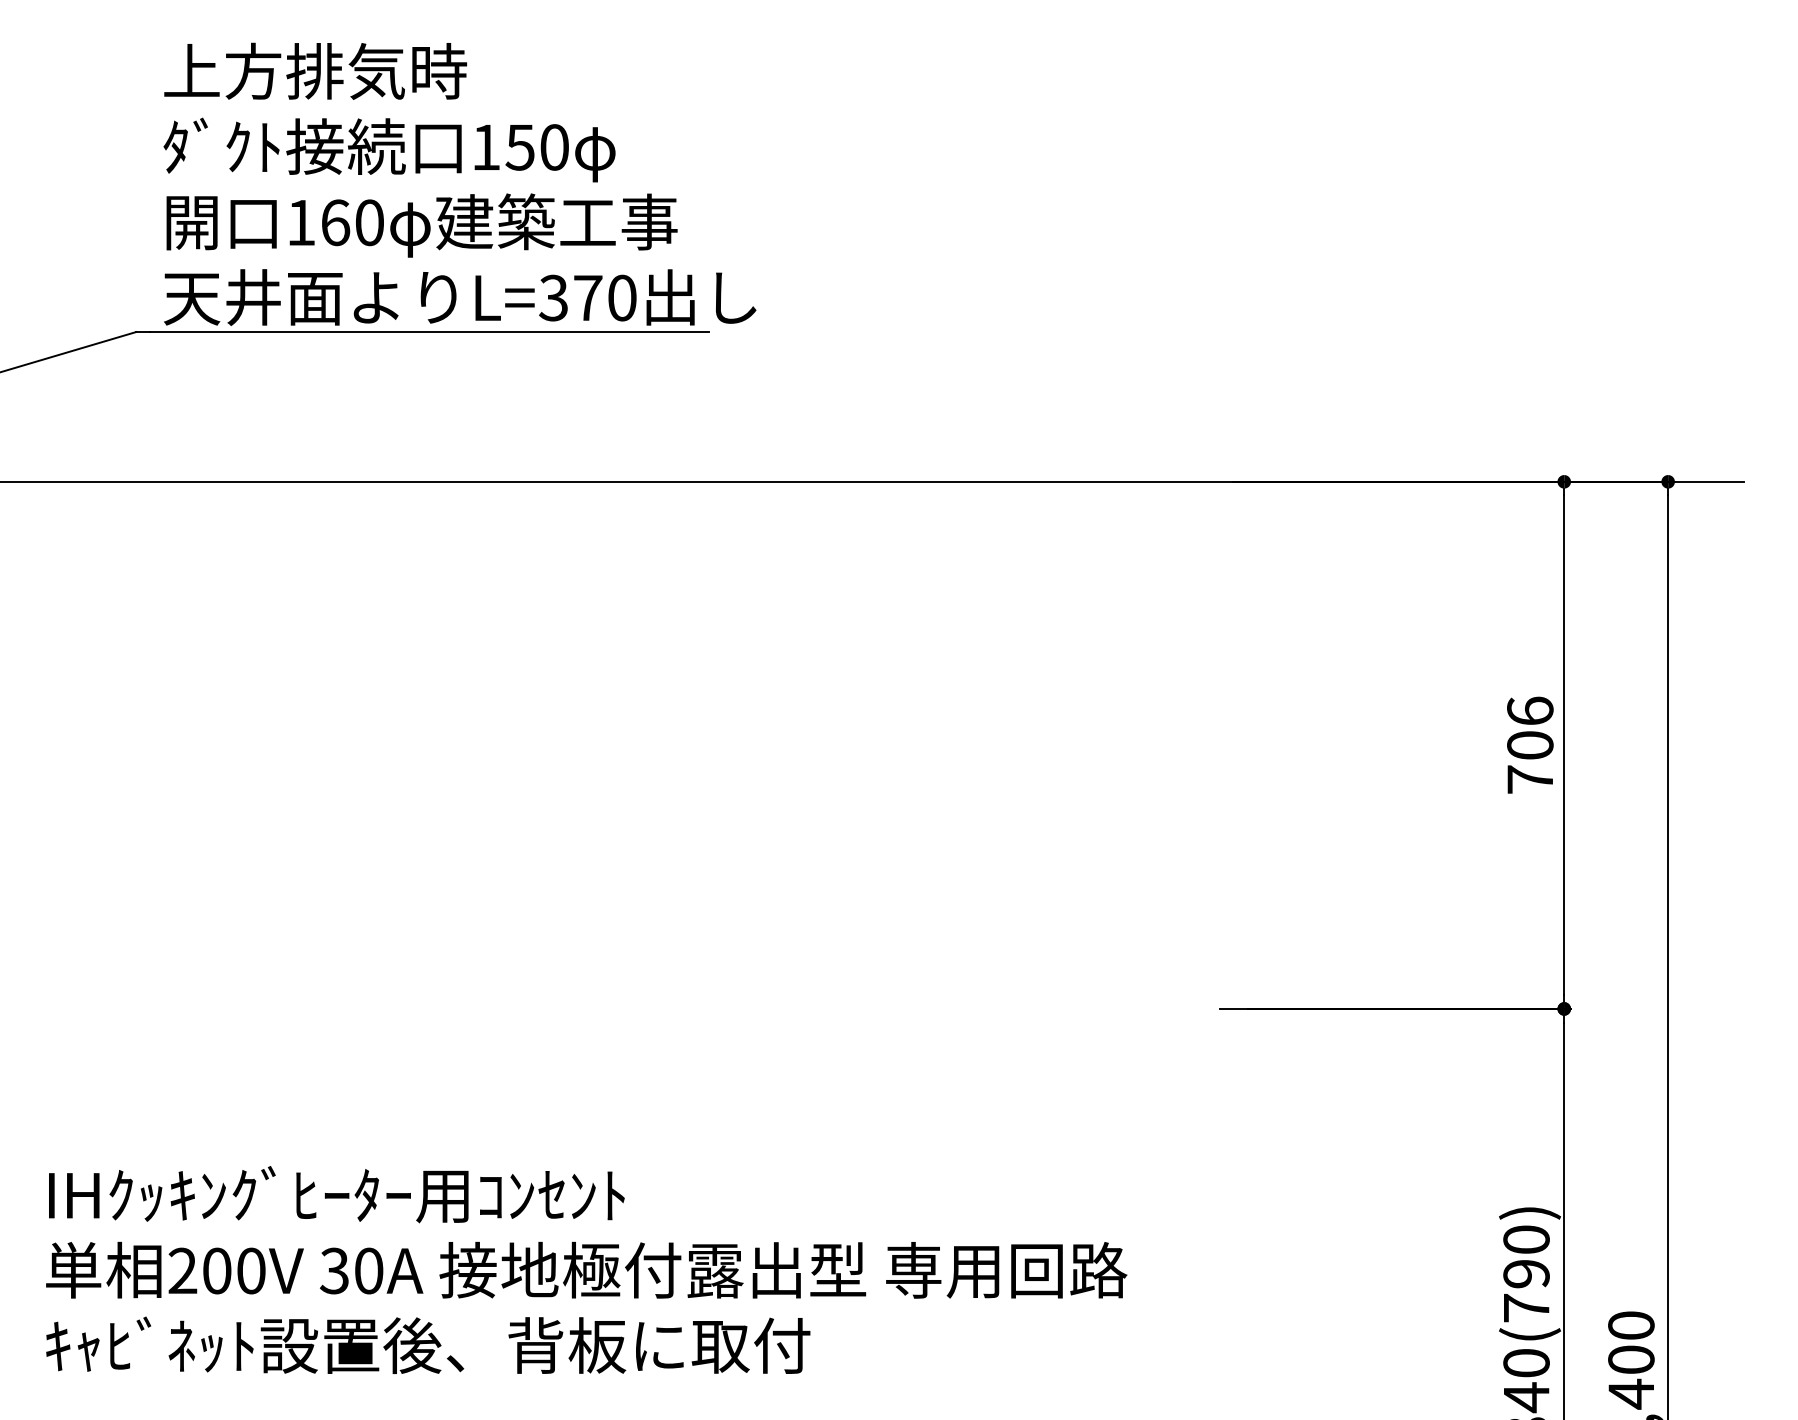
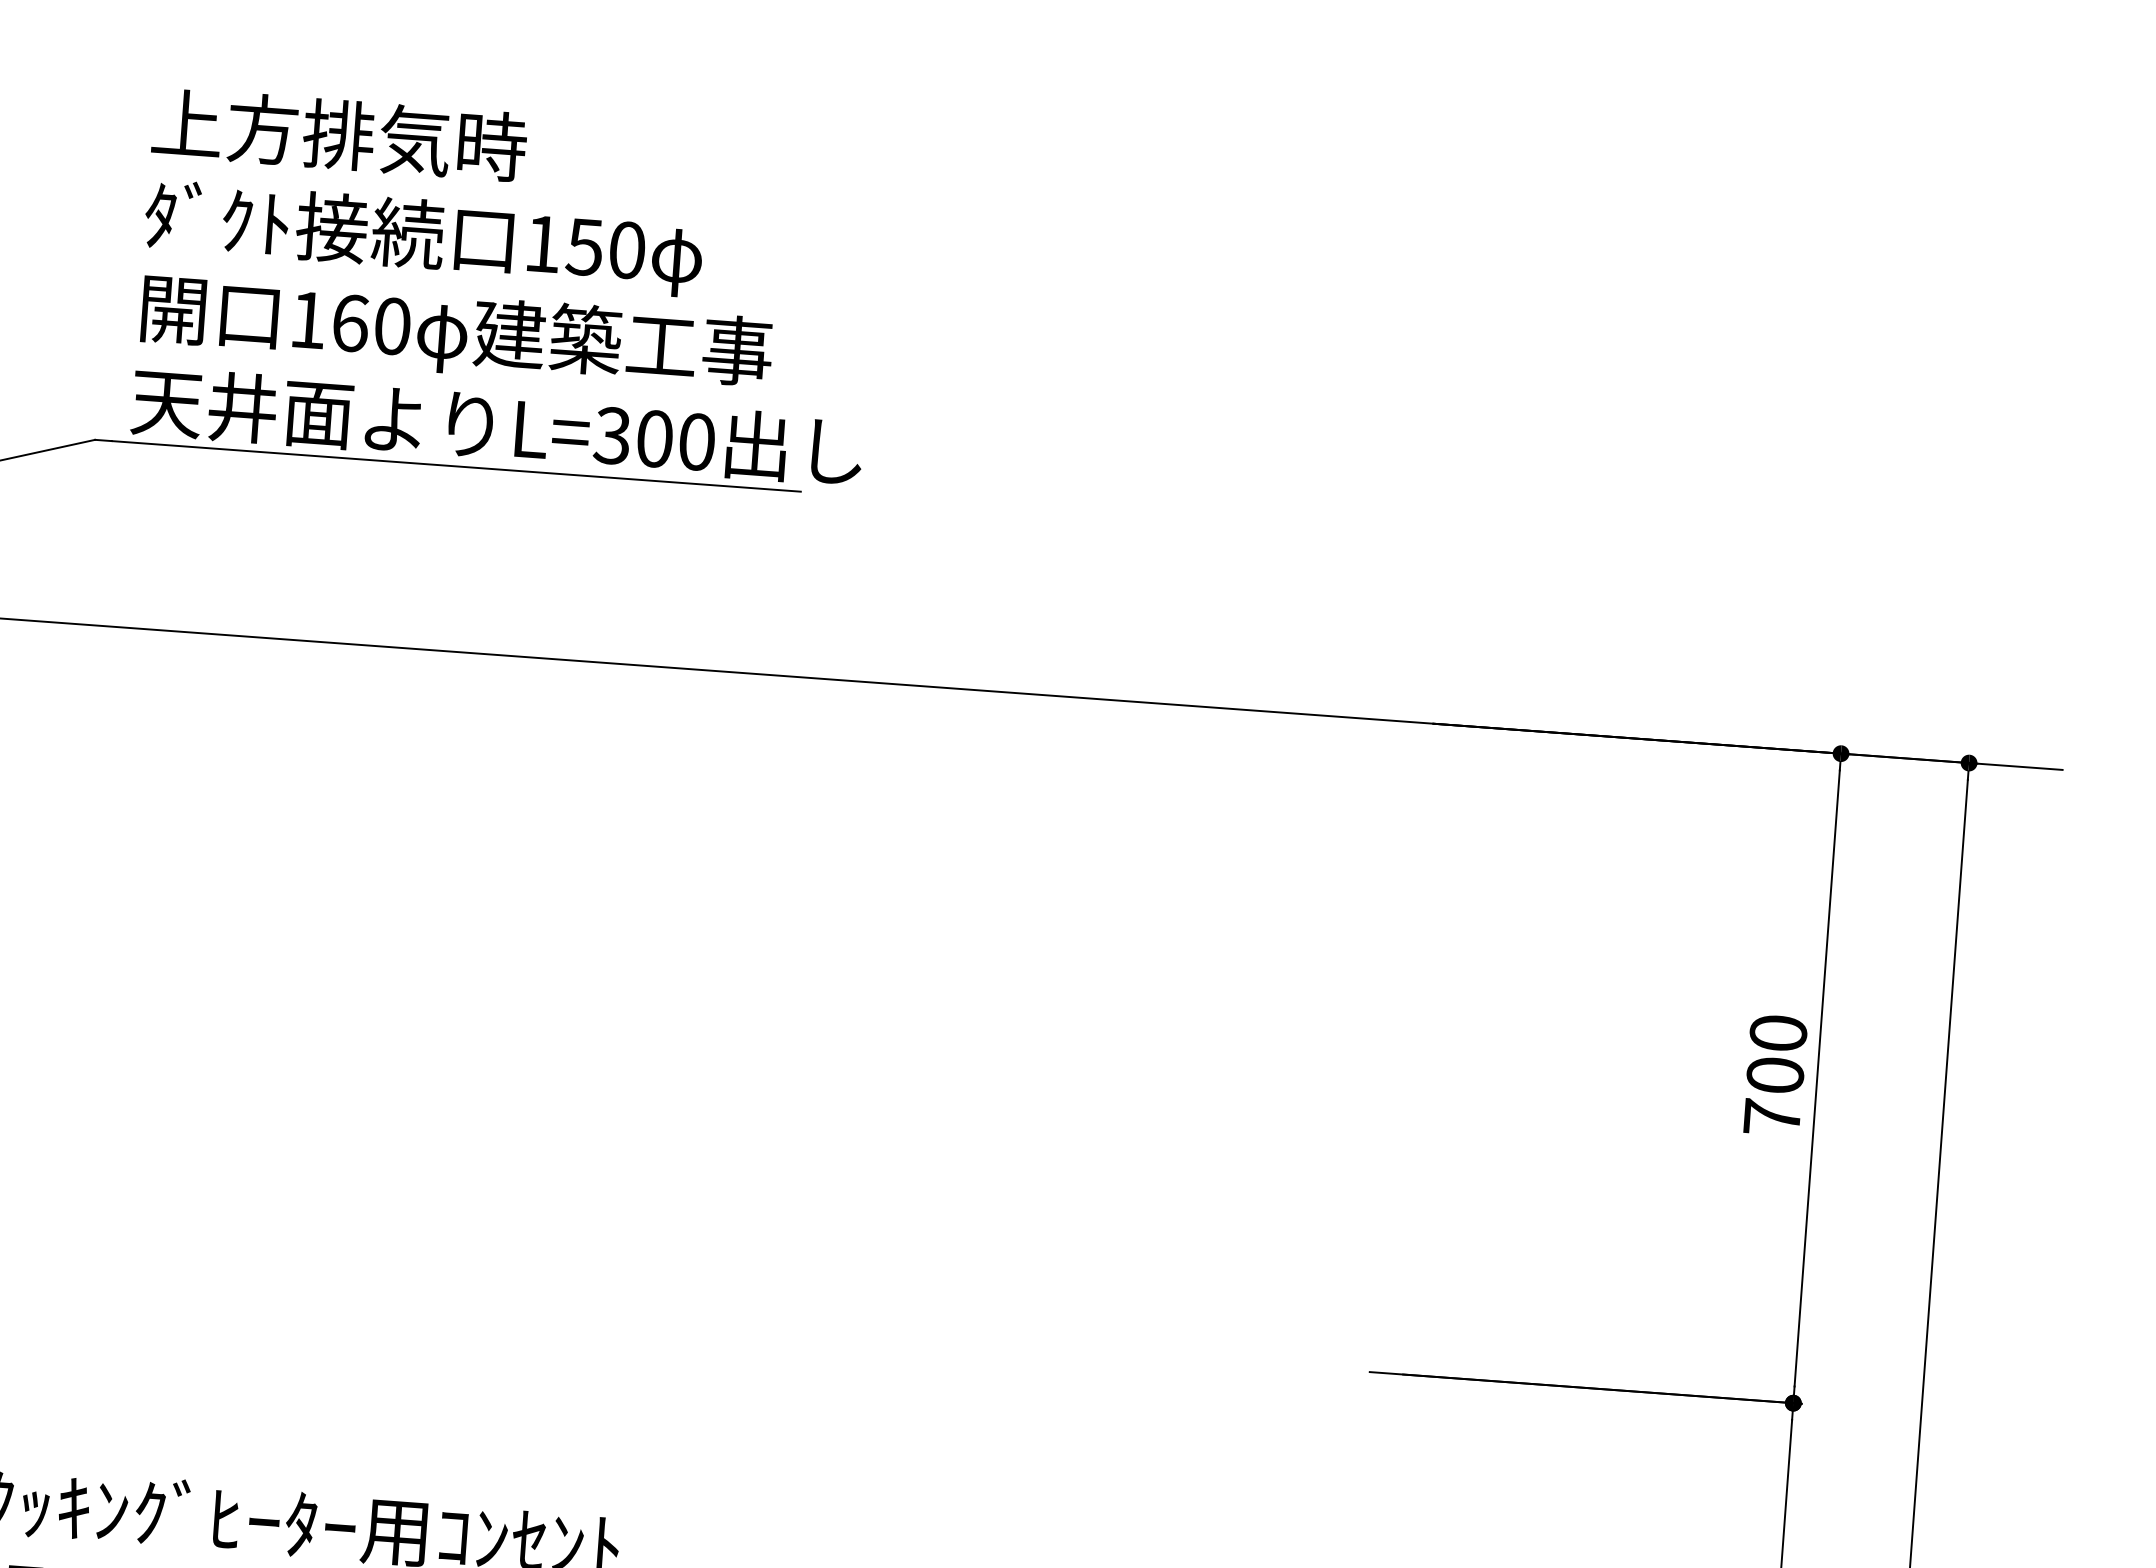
text: (588, 297) -> (655, 438), L=370 -> L=300
text: (1530, 710) -> (1778, 1032), 706 -> 700

